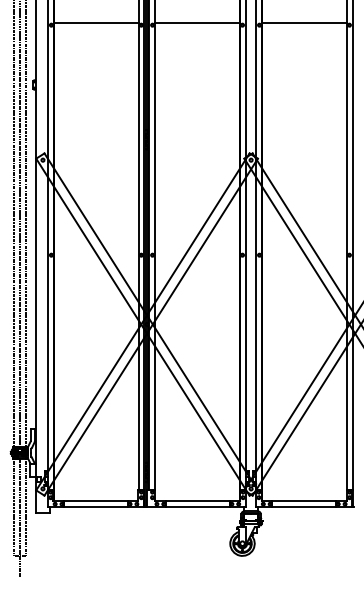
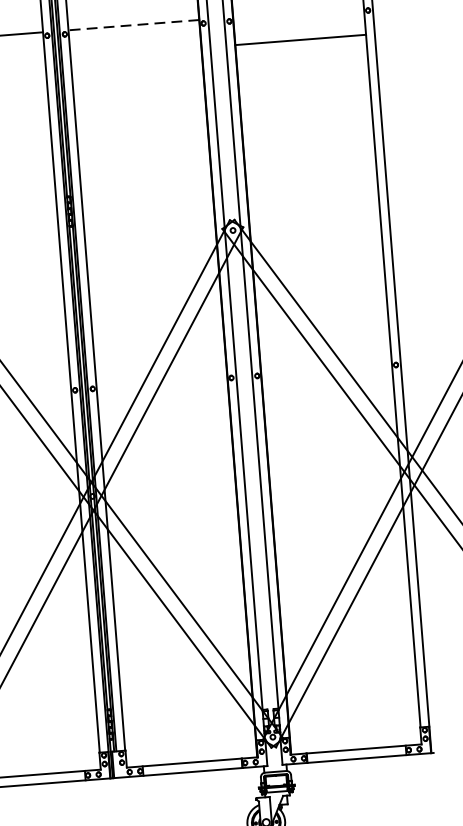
line: (197, 22) -> (133, 24), solid -> dashed
line: (304, 22) -> (300, 39), moved

